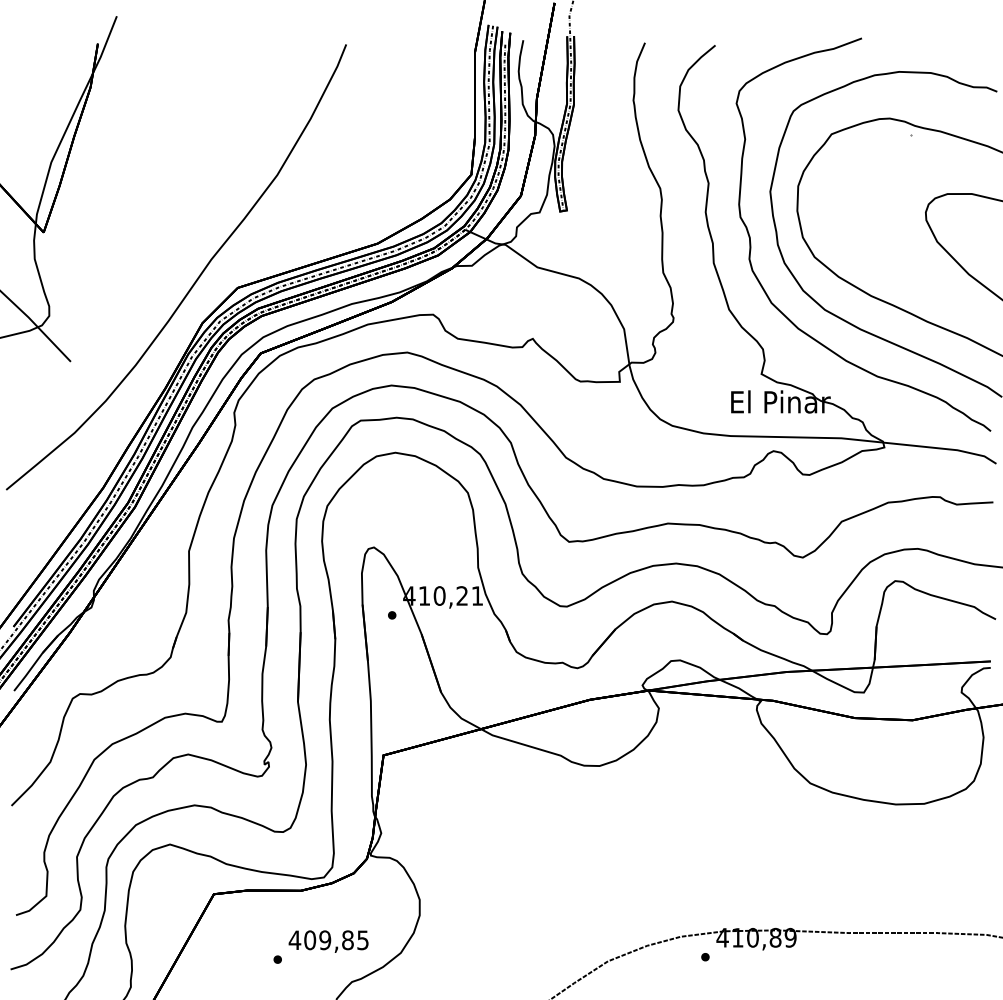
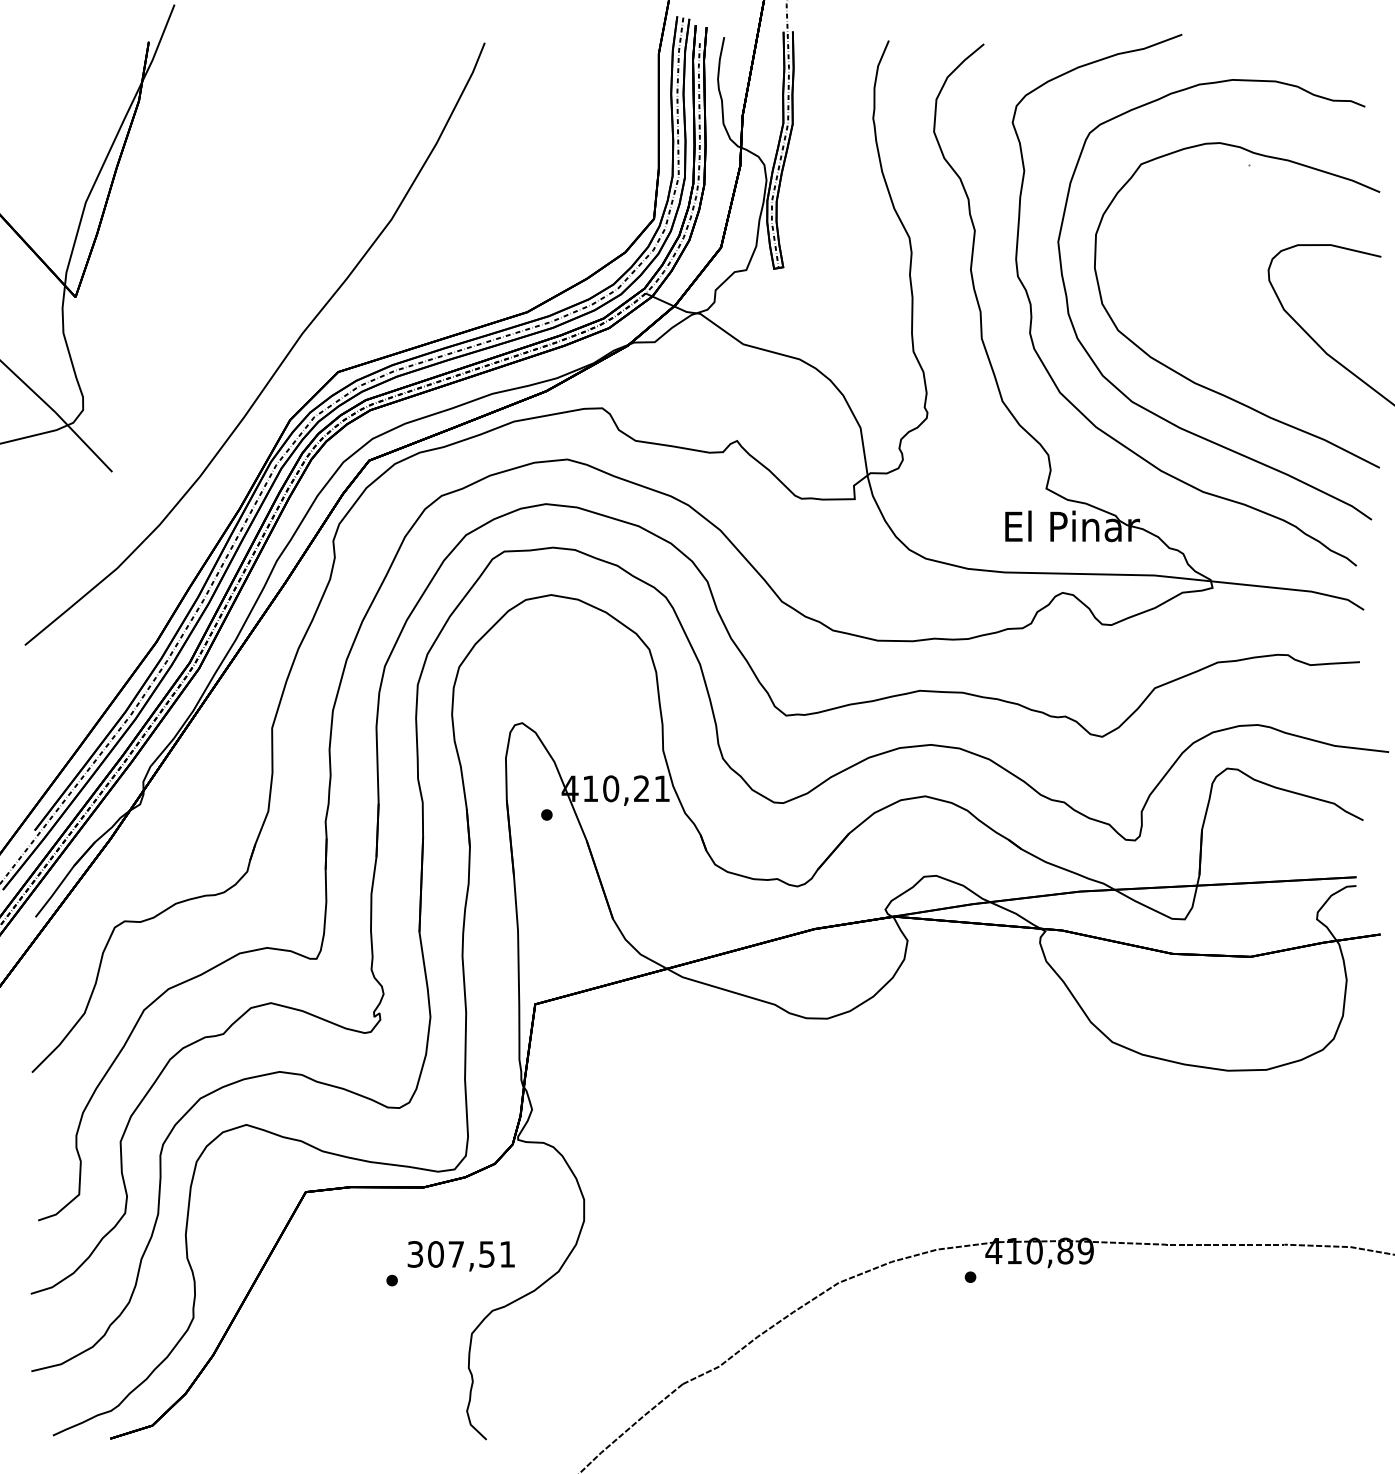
text: (328, 940) -> (460, 1254), 409,85 -> 307,51

